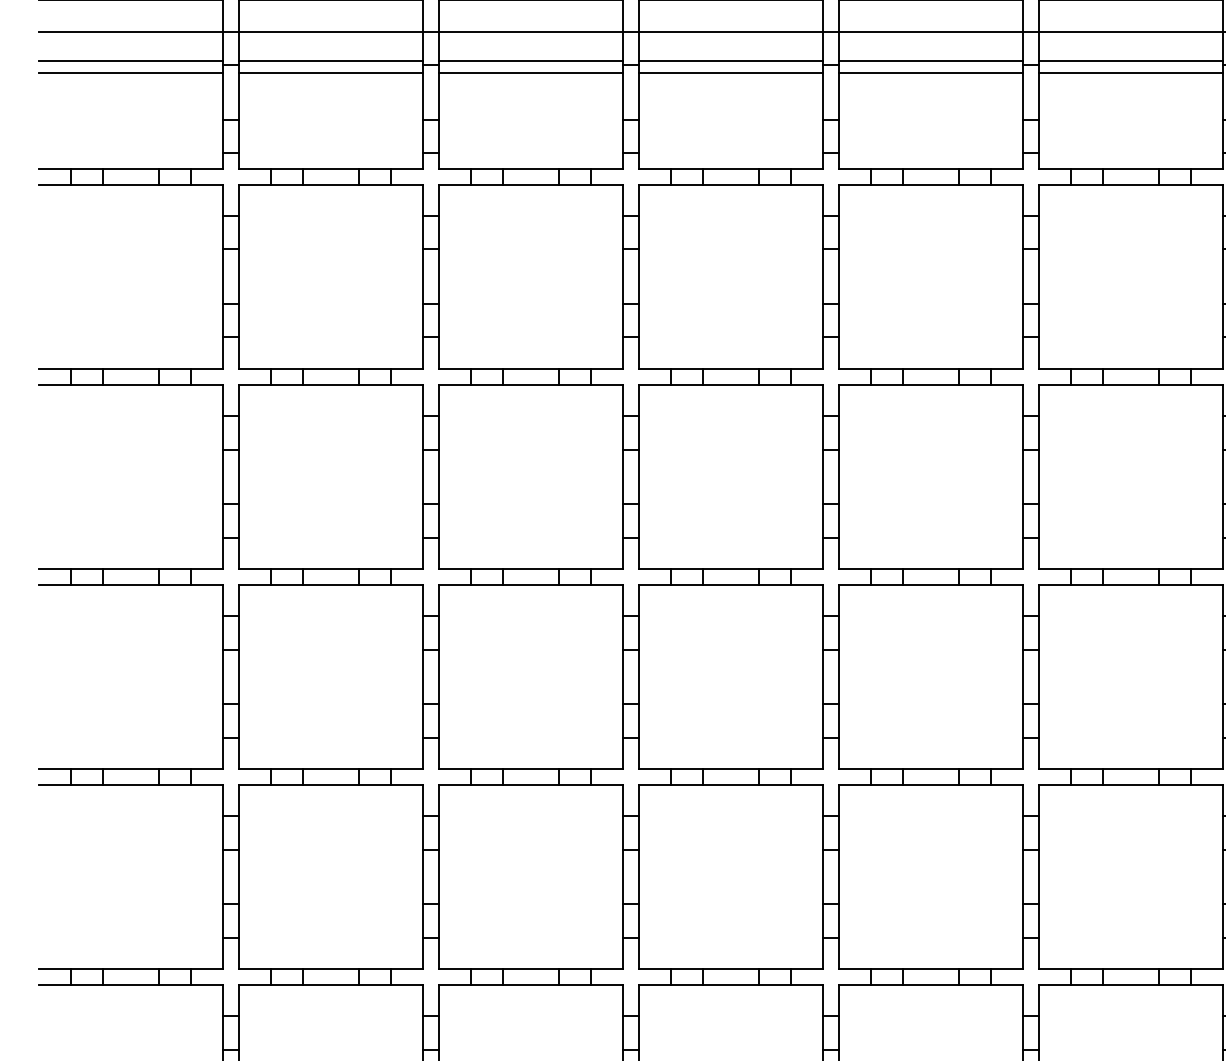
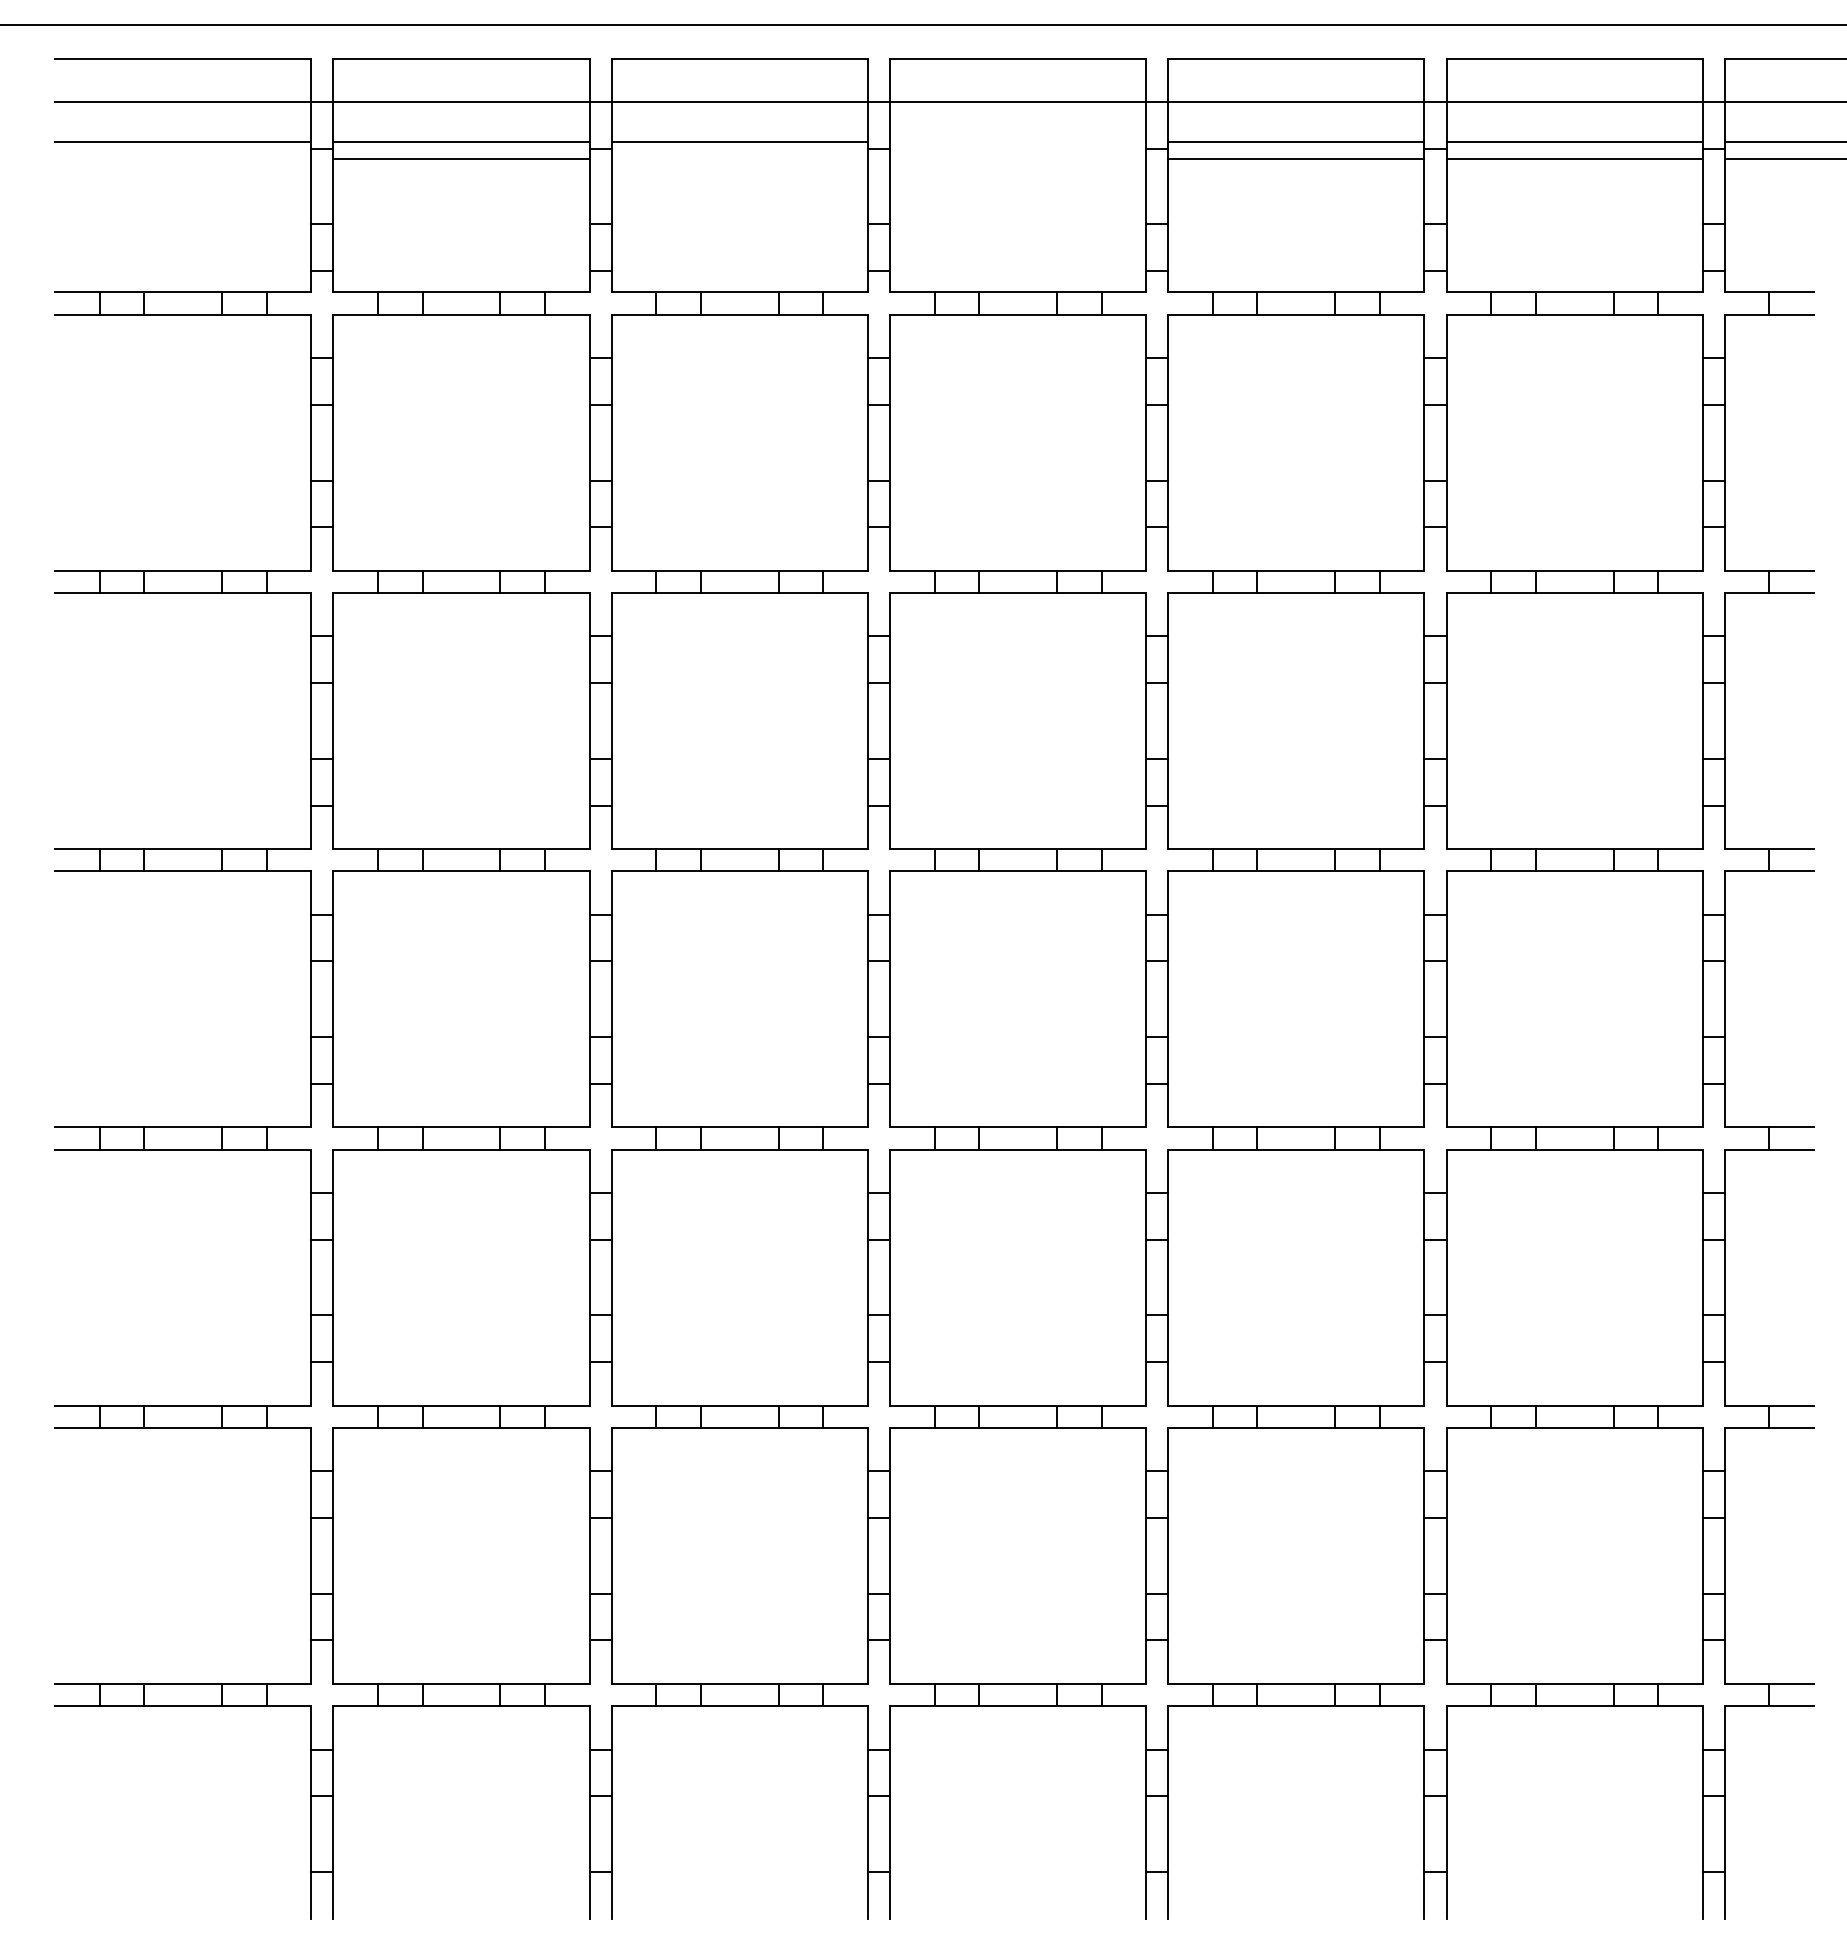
line: (731, 60) -> (1018, 142), removed
line: (130, 73) -> (183, 159), removed
line: (530, 73) -> (739, 159), removed
line: (731, 73) -> (1018, 159), removed

